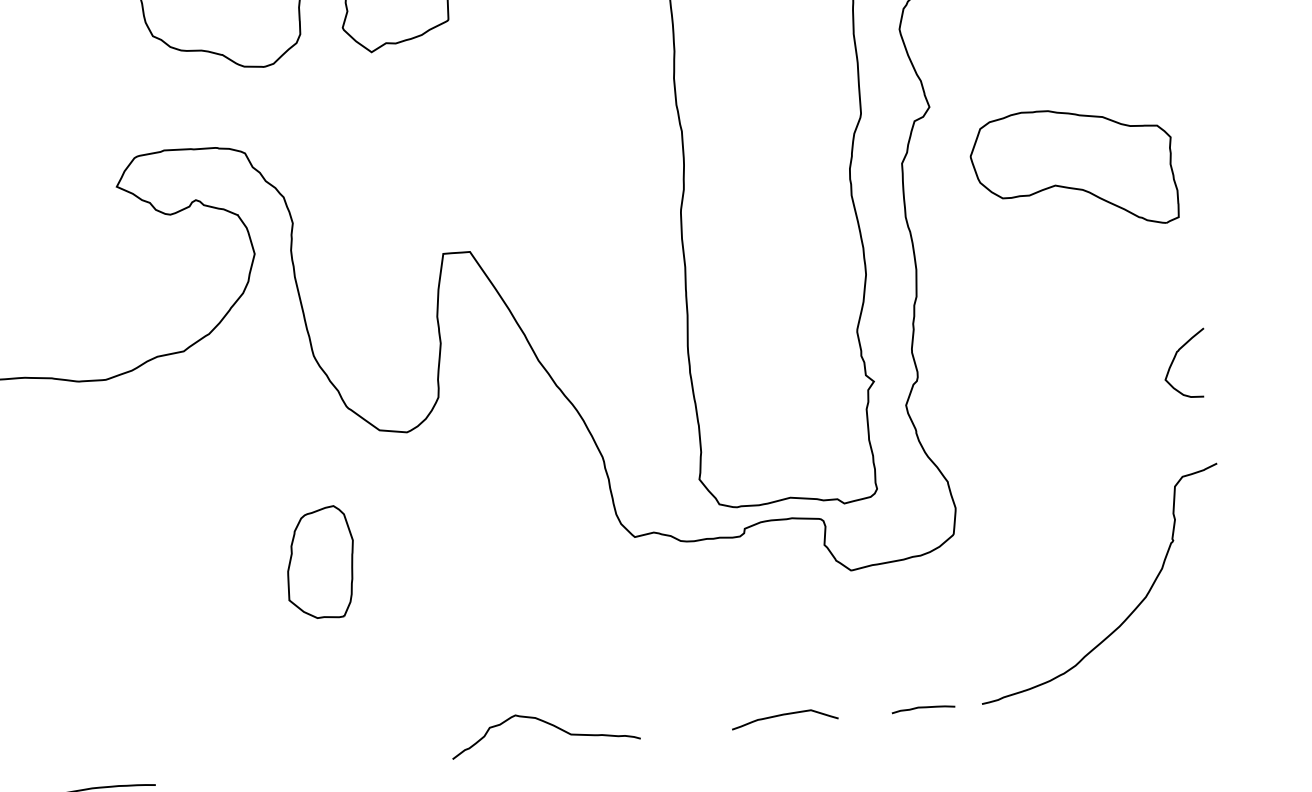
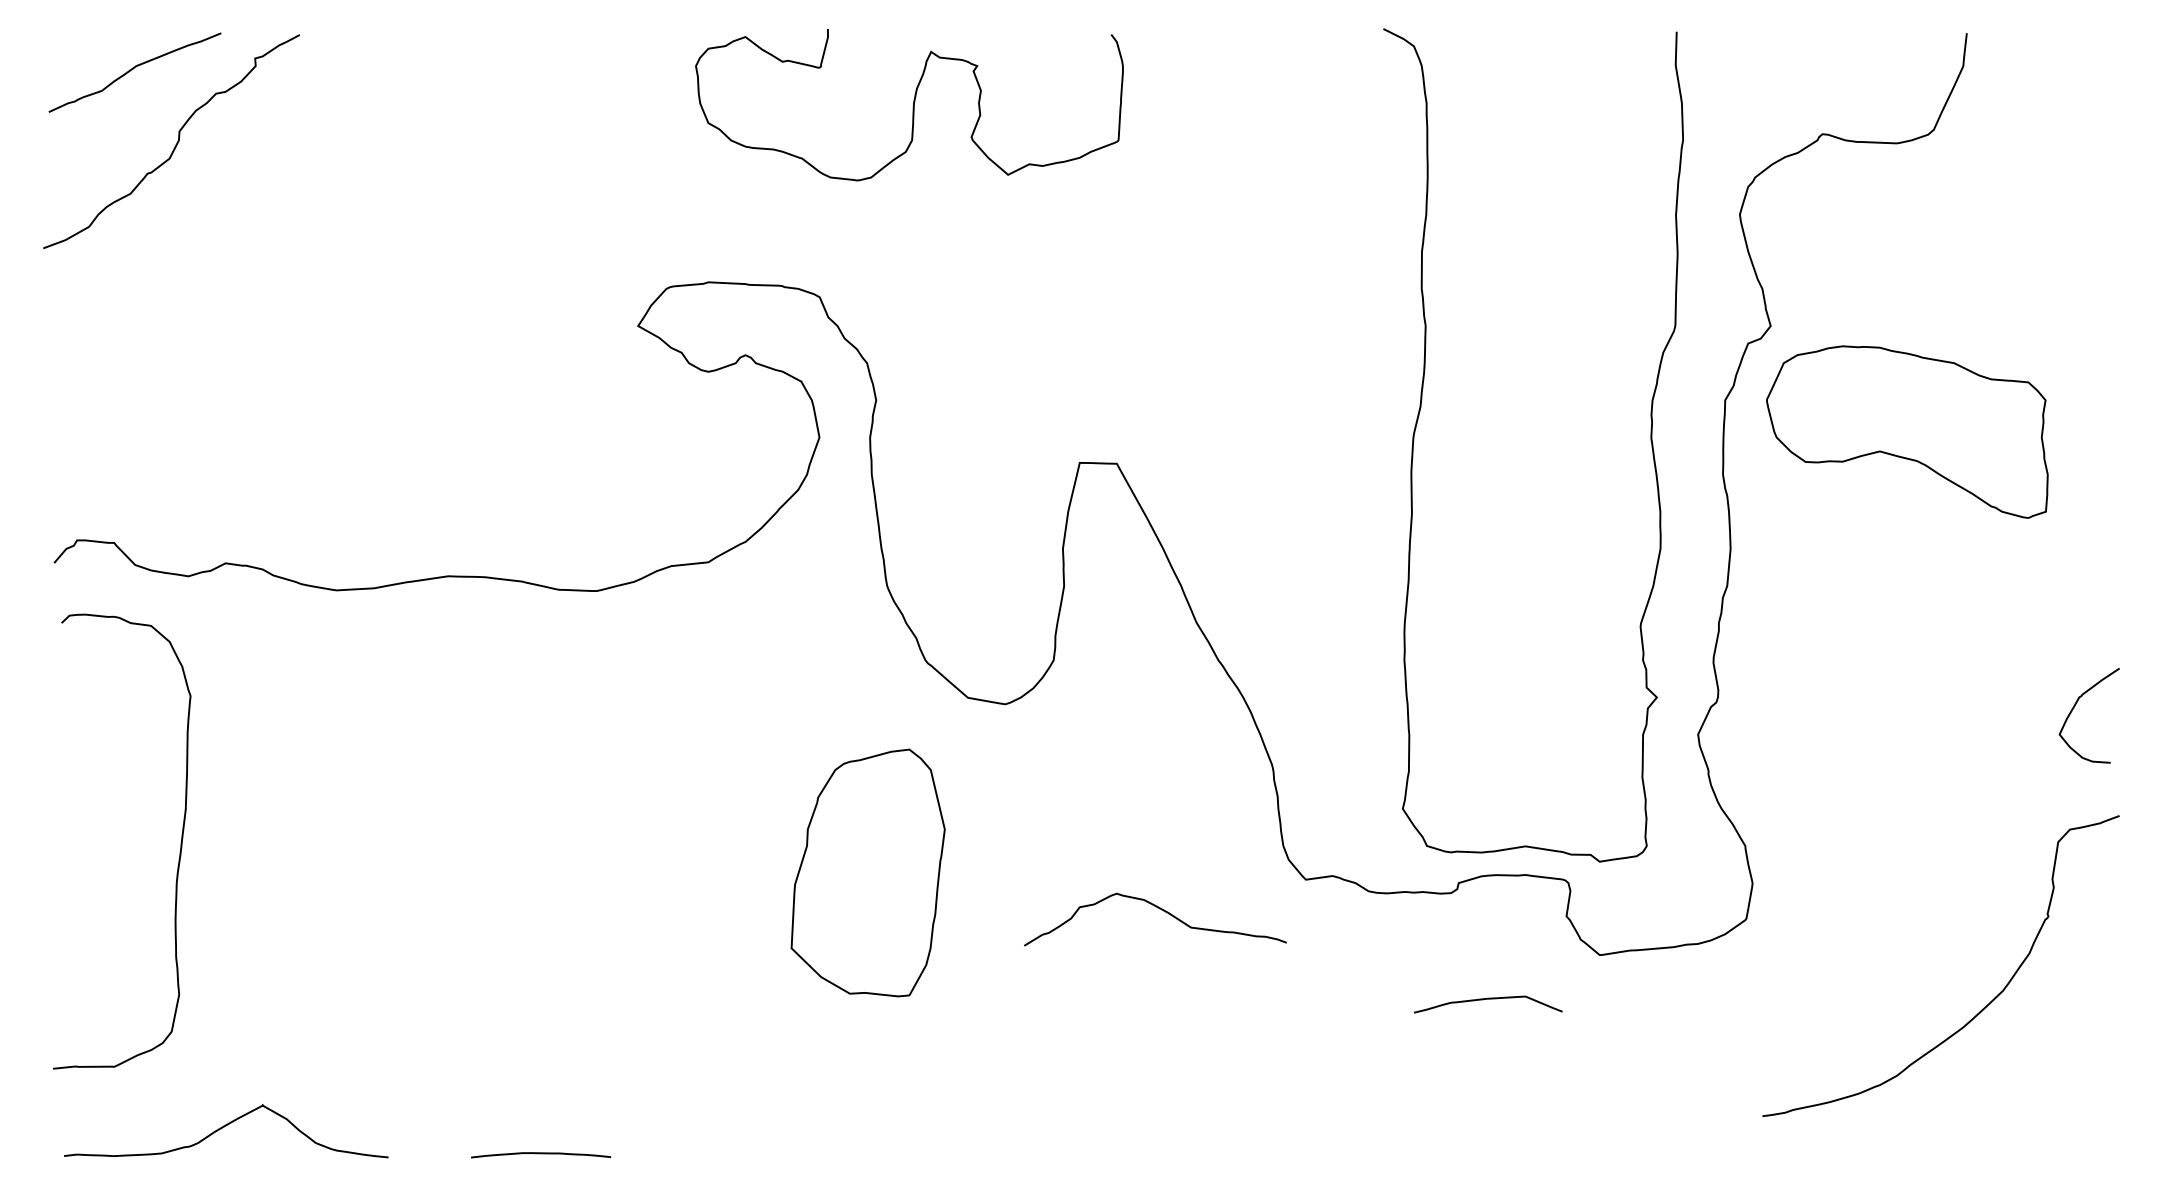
part: (1073, 169) -> (1907, 431), moved
part: (320, 563) -> (868, 873), size x1.6
curve: (1132, 610) -> (1983, 1007), moved
curve: (923, 707) -> (1680, 1154), removed
curve: (784, 714) -> (1488, 999), moved
curve: (547, 723) -> (1159, 909), moved

